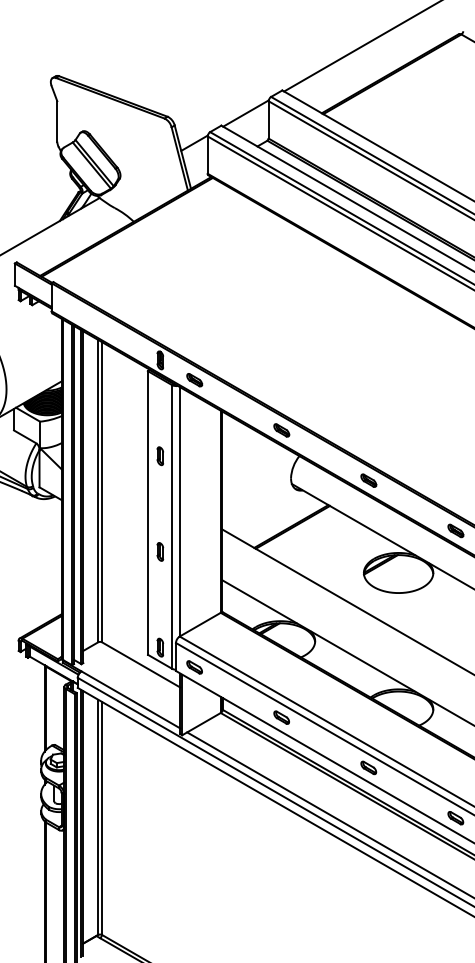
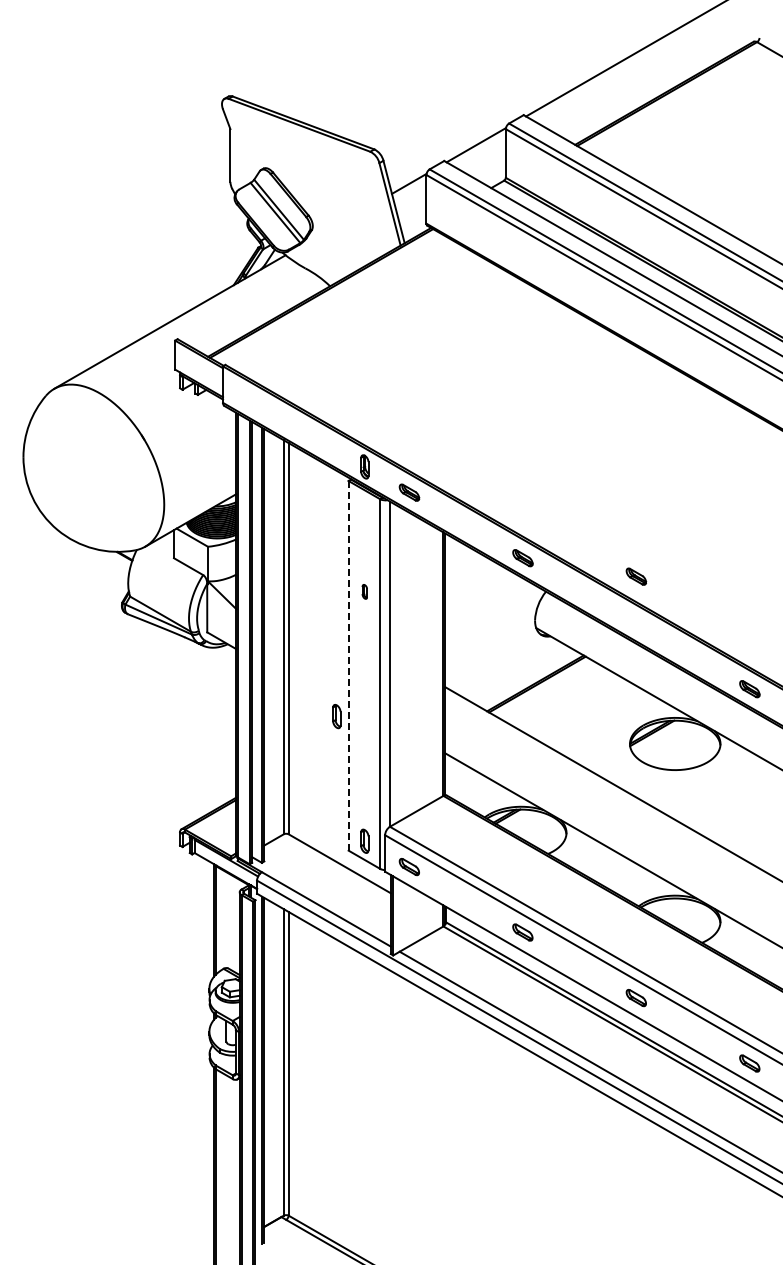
part: (160, 455) -> (364, 591), size x0.6
part: (368, 480) -> (636, 576), moved
line: (147, 512) -> (348, 665), solid -> dashed
part: (160, 551) -> (336, 716), moved

